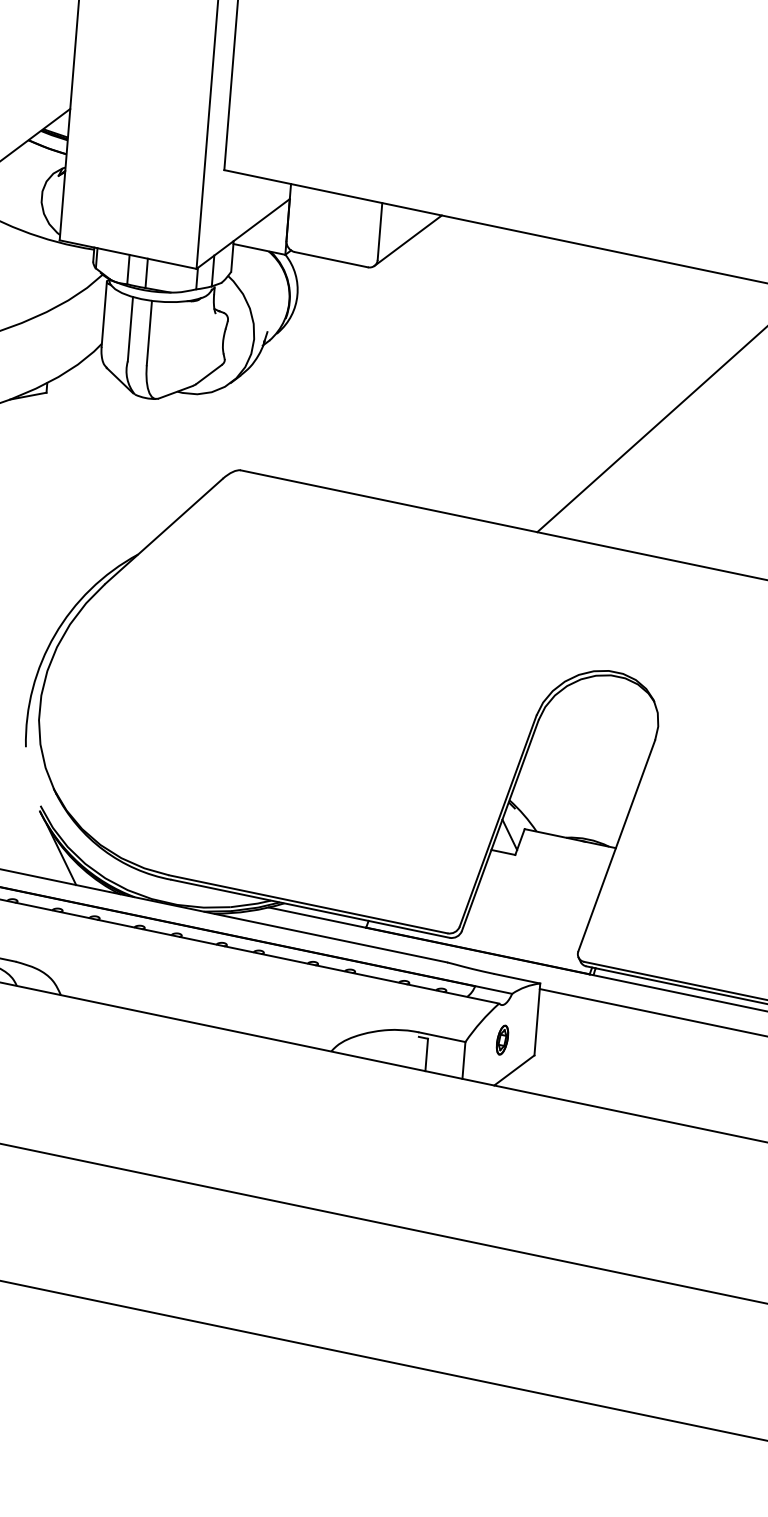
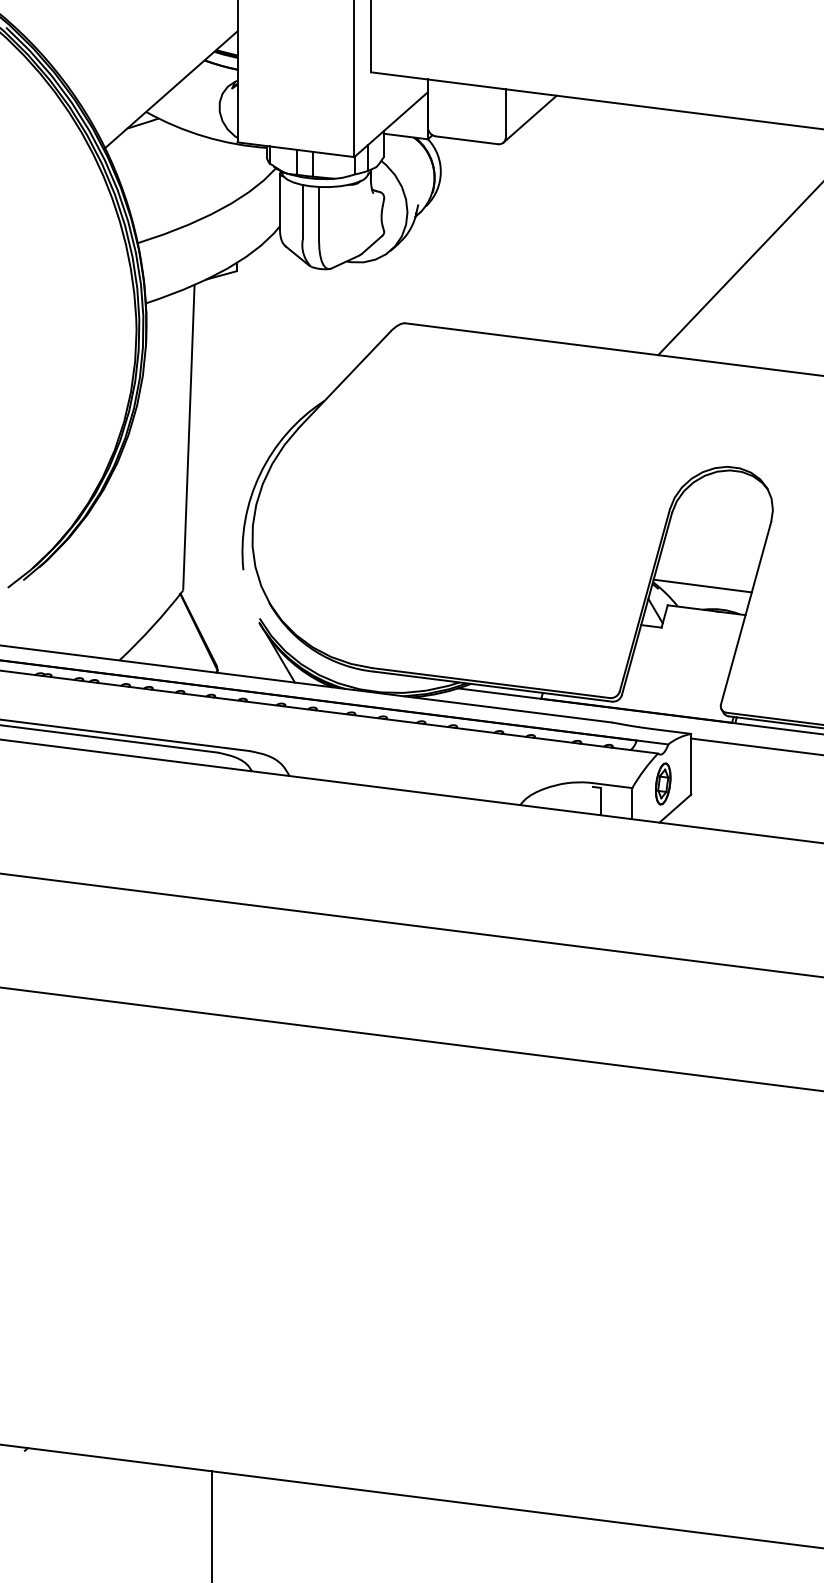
line: (567, 808) -> (702, 585), added
part: (502, 1039) -> (663, 783), size x1.67

